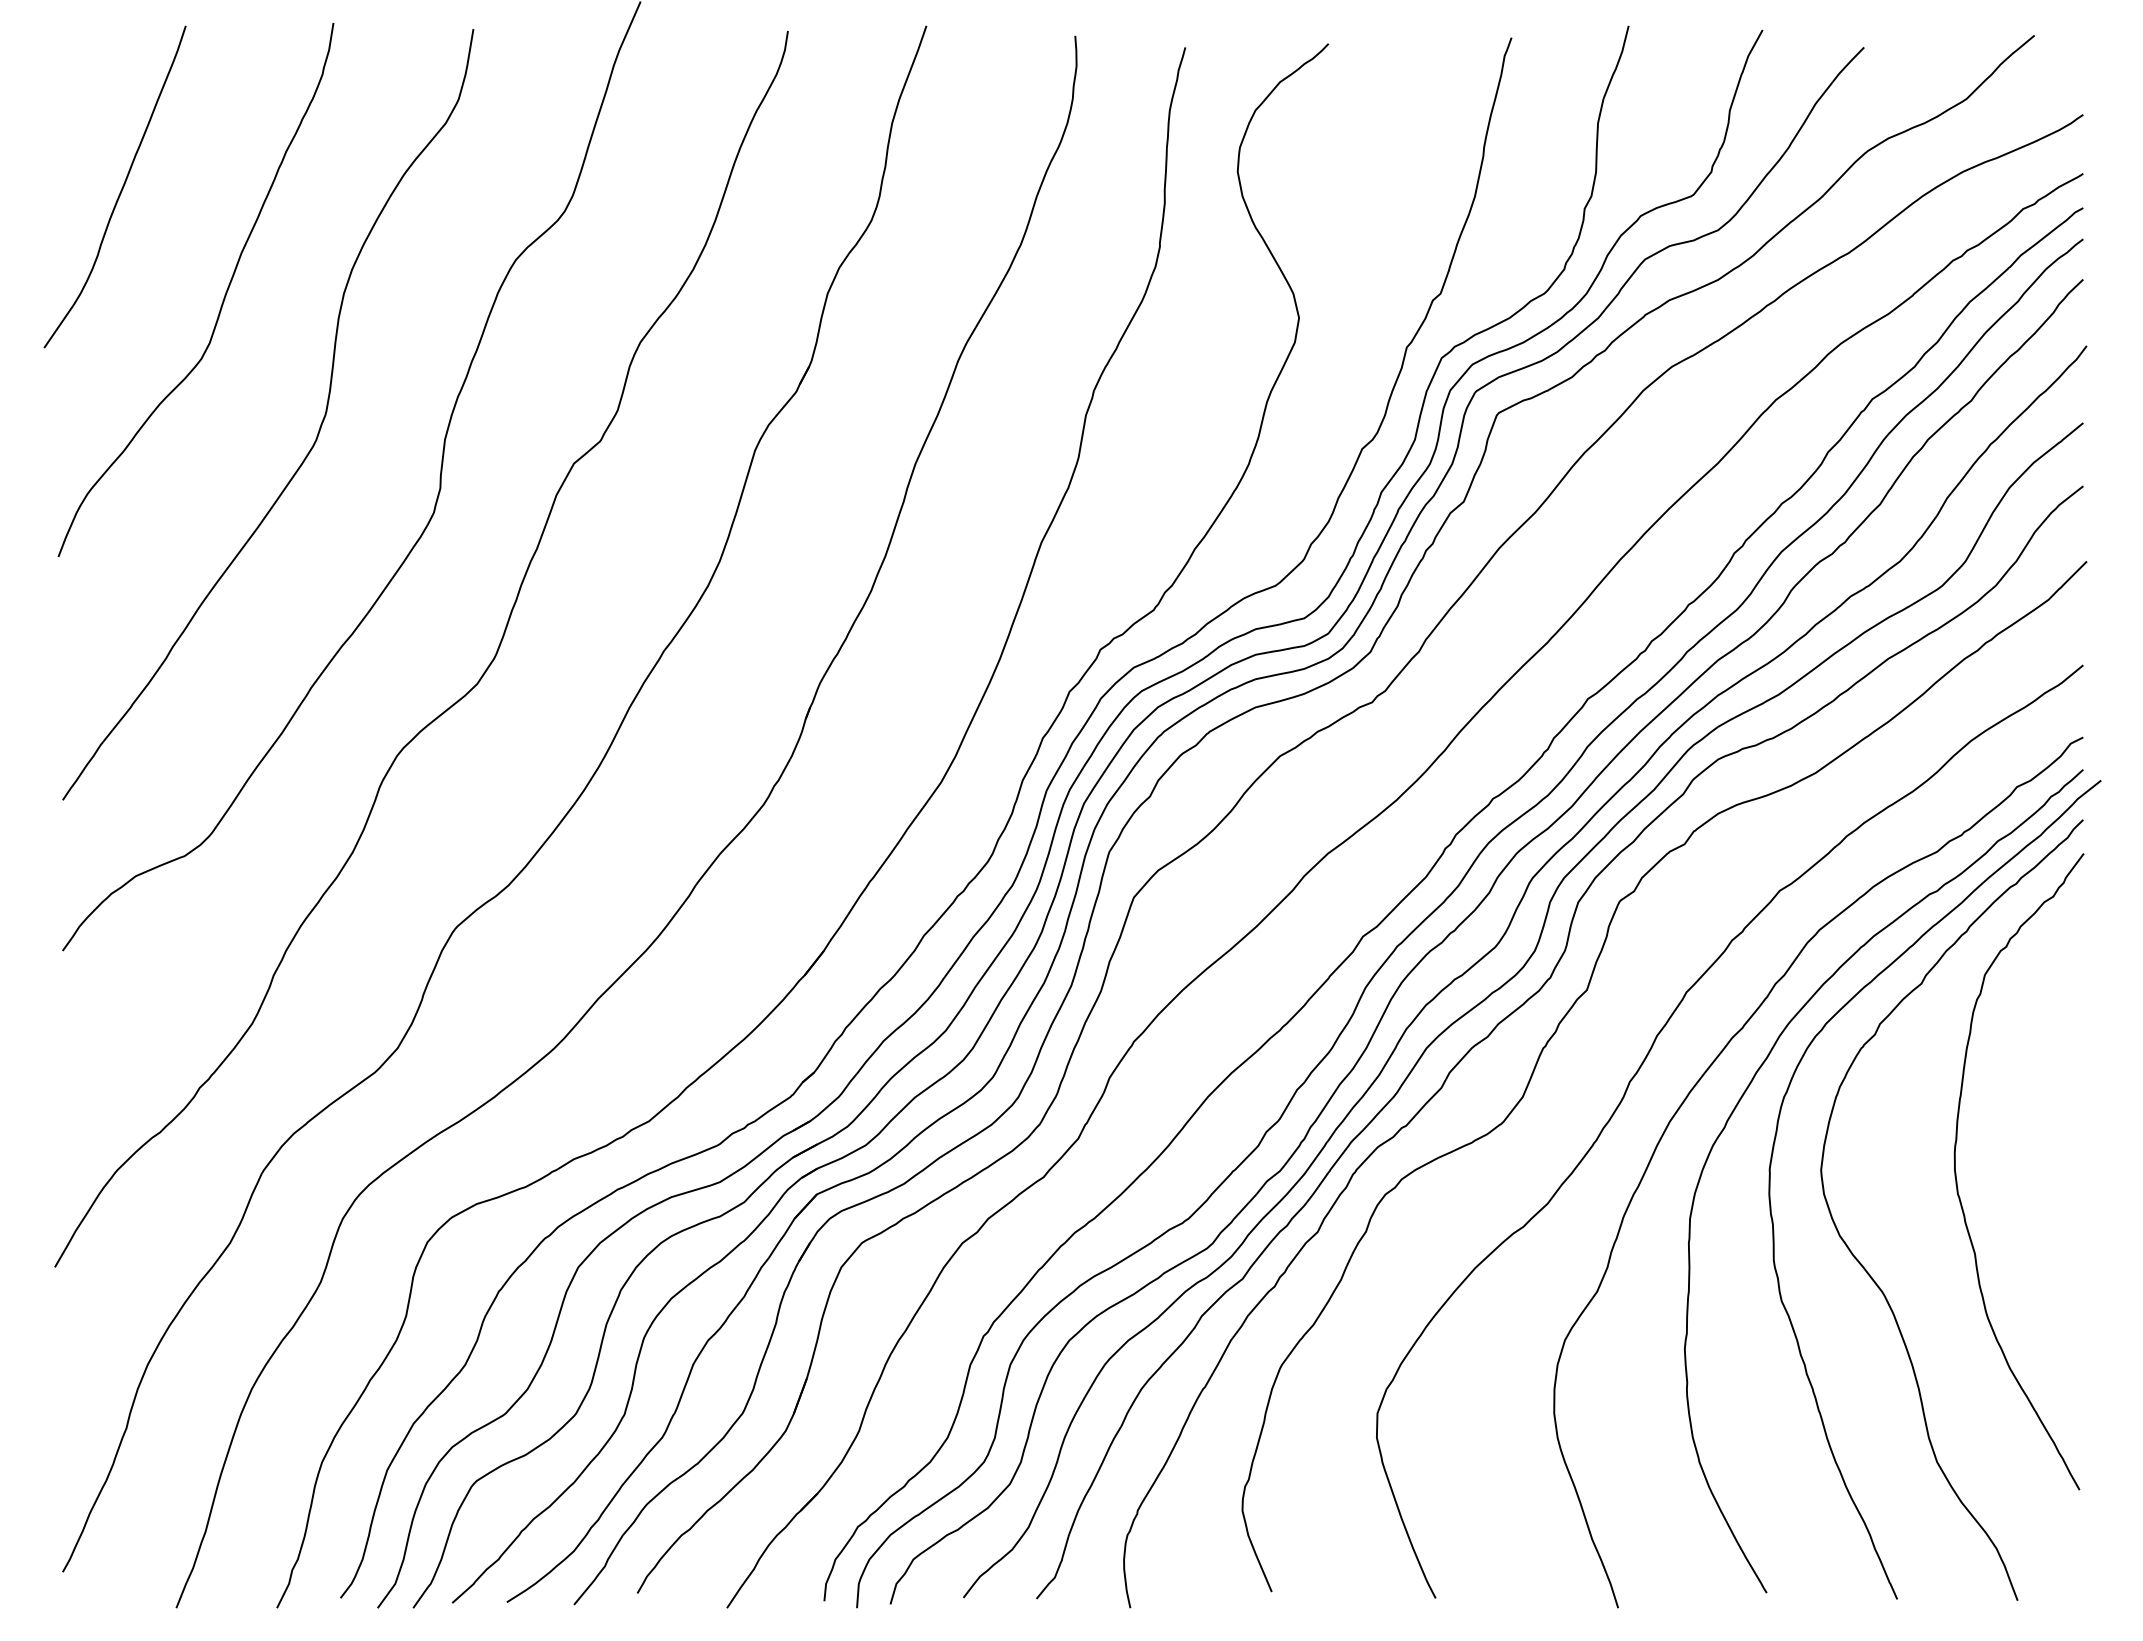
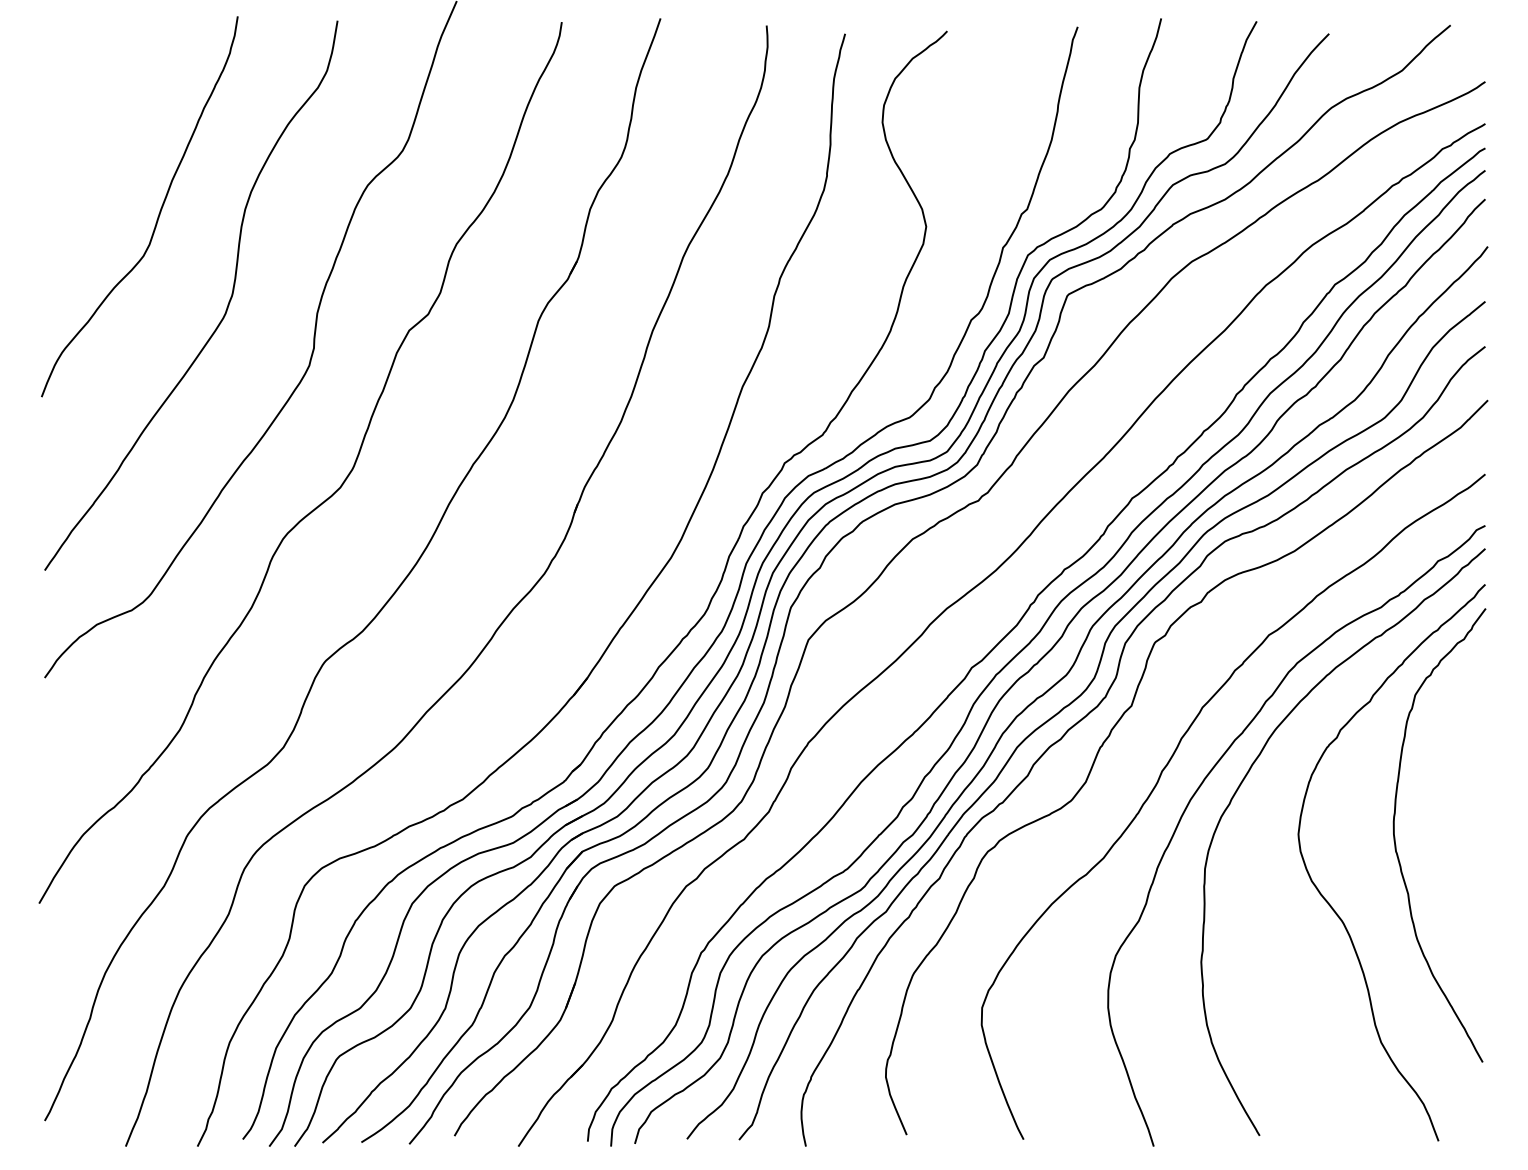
curve: (120, 190) -> (85, 135), removed
curve: (1771, 1204) -> (1263, 858), removed

